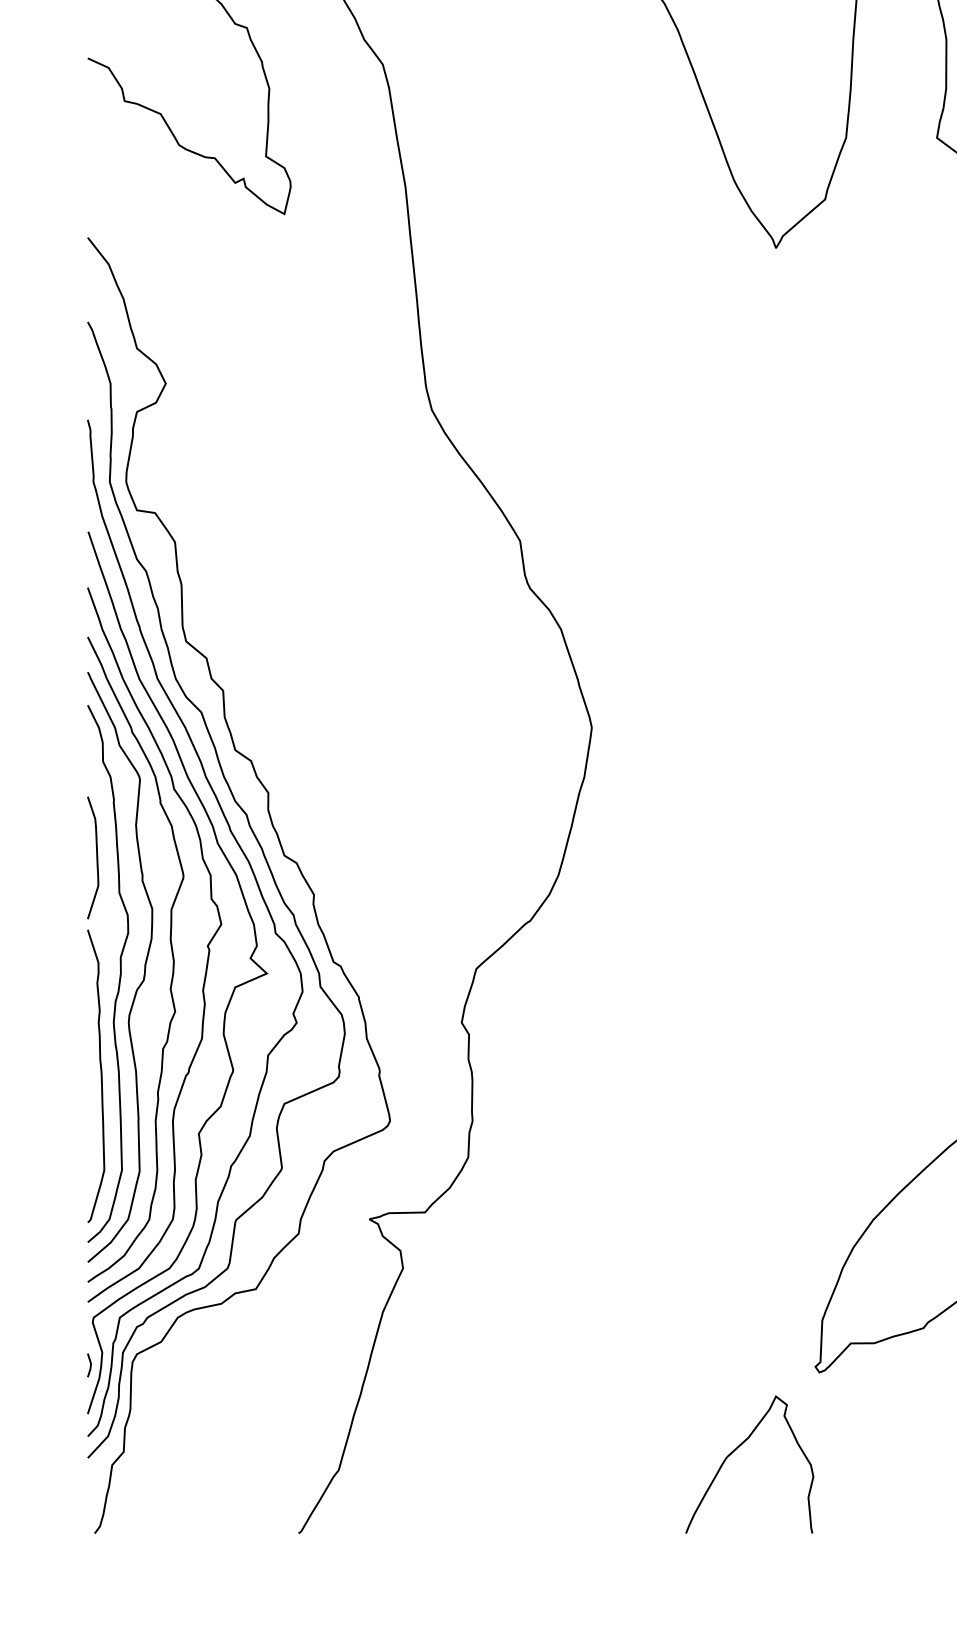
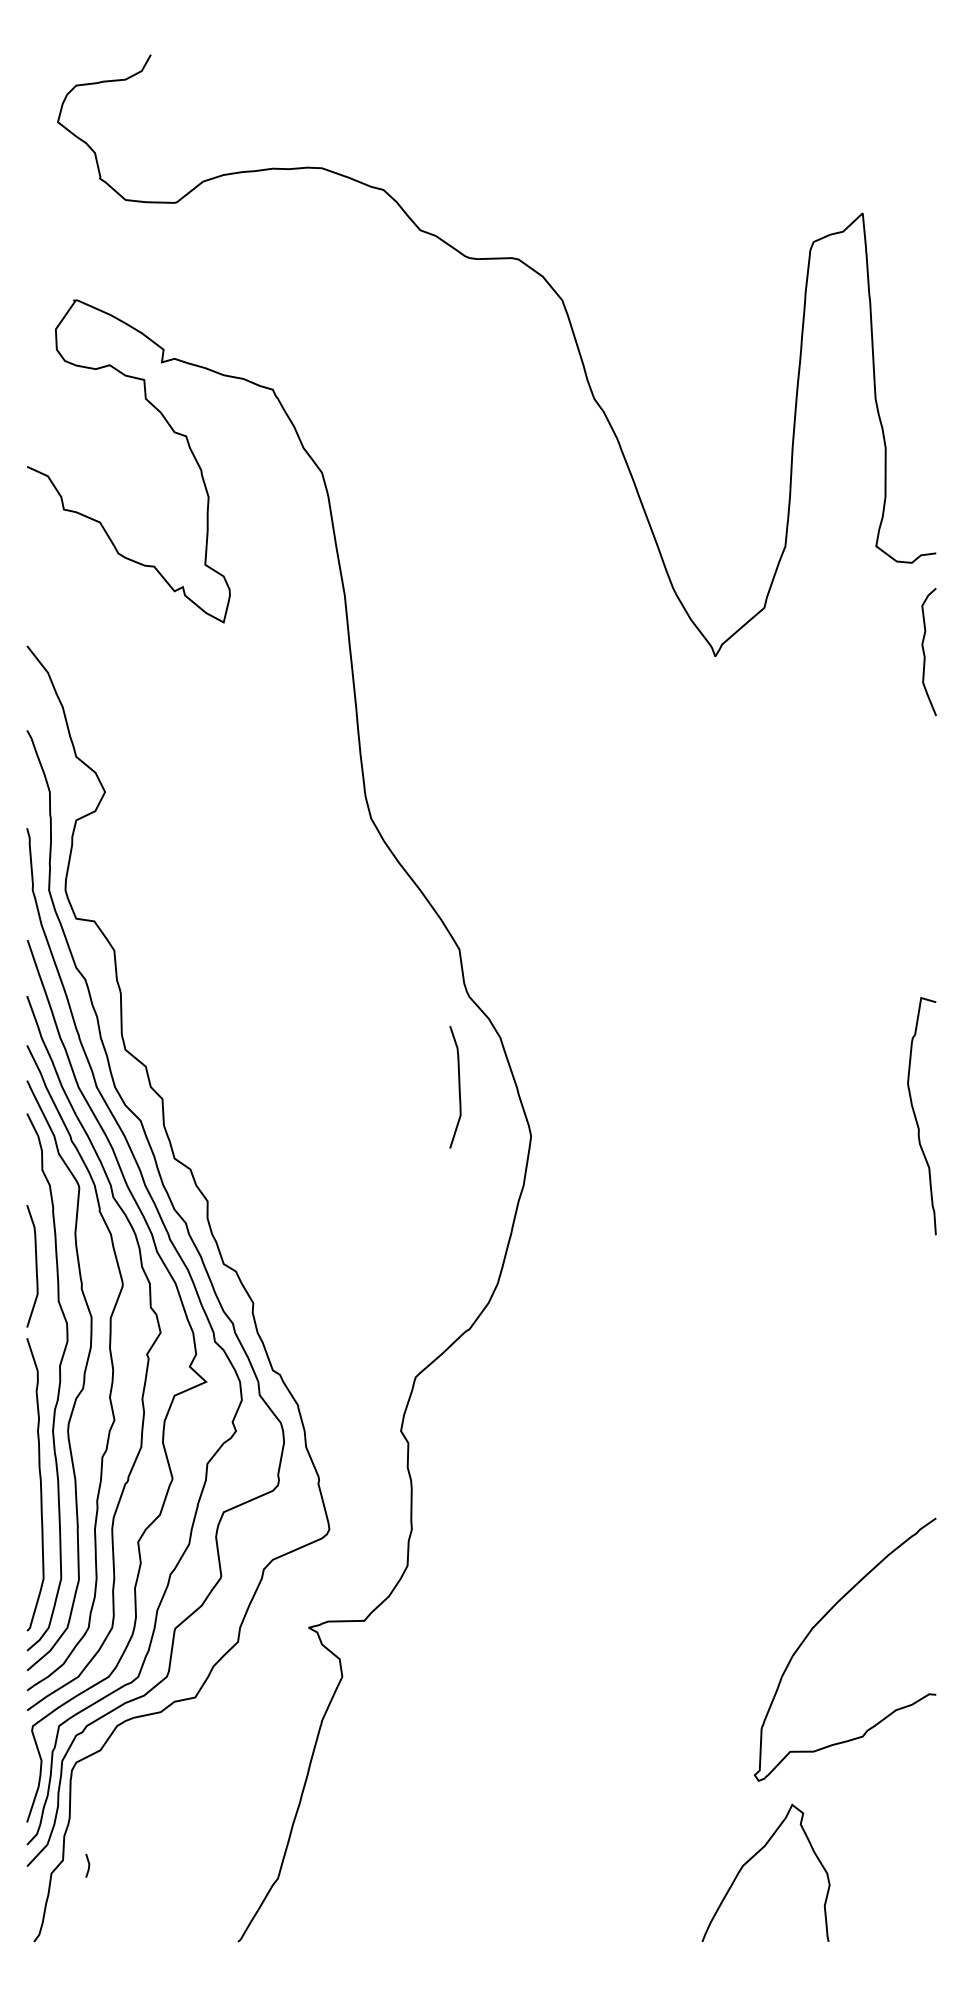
curve: (519, 679) -> (458, 1087), added
line: (90, 1365) -> (88, 1865), moved
curve: (736, 1450) -> (752, 1858), moved

